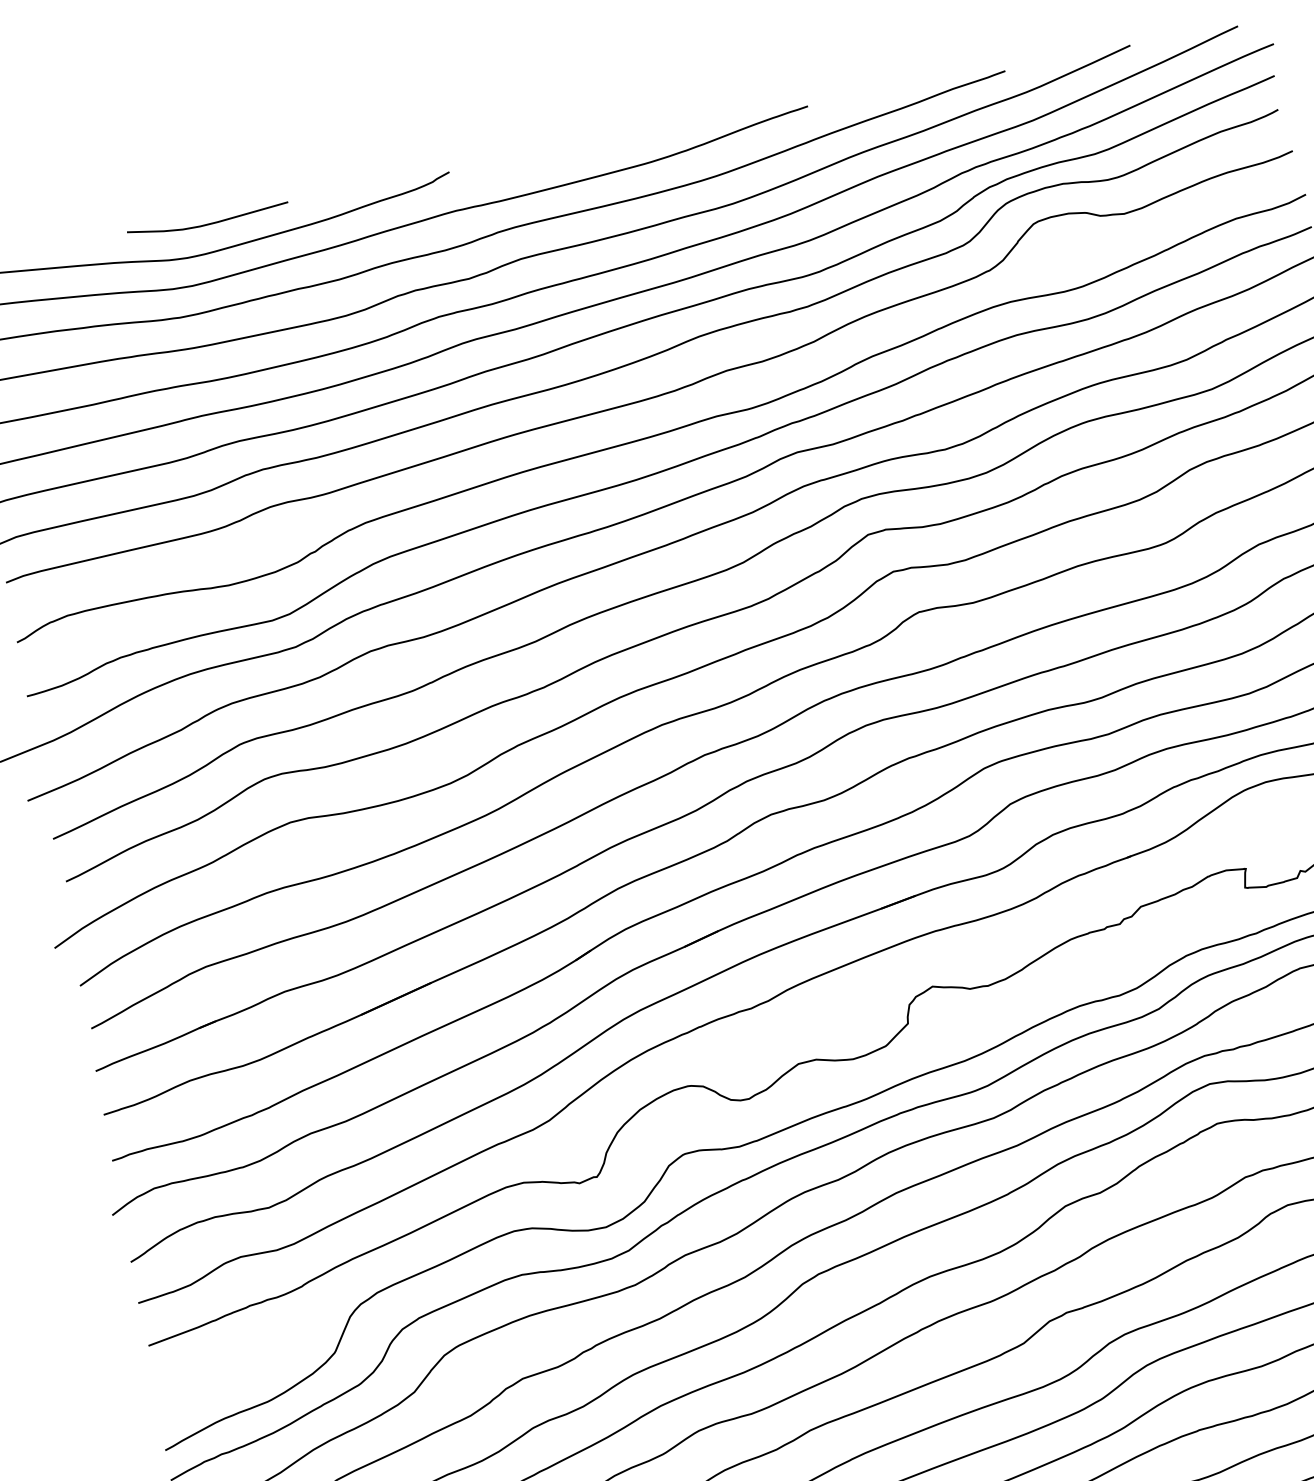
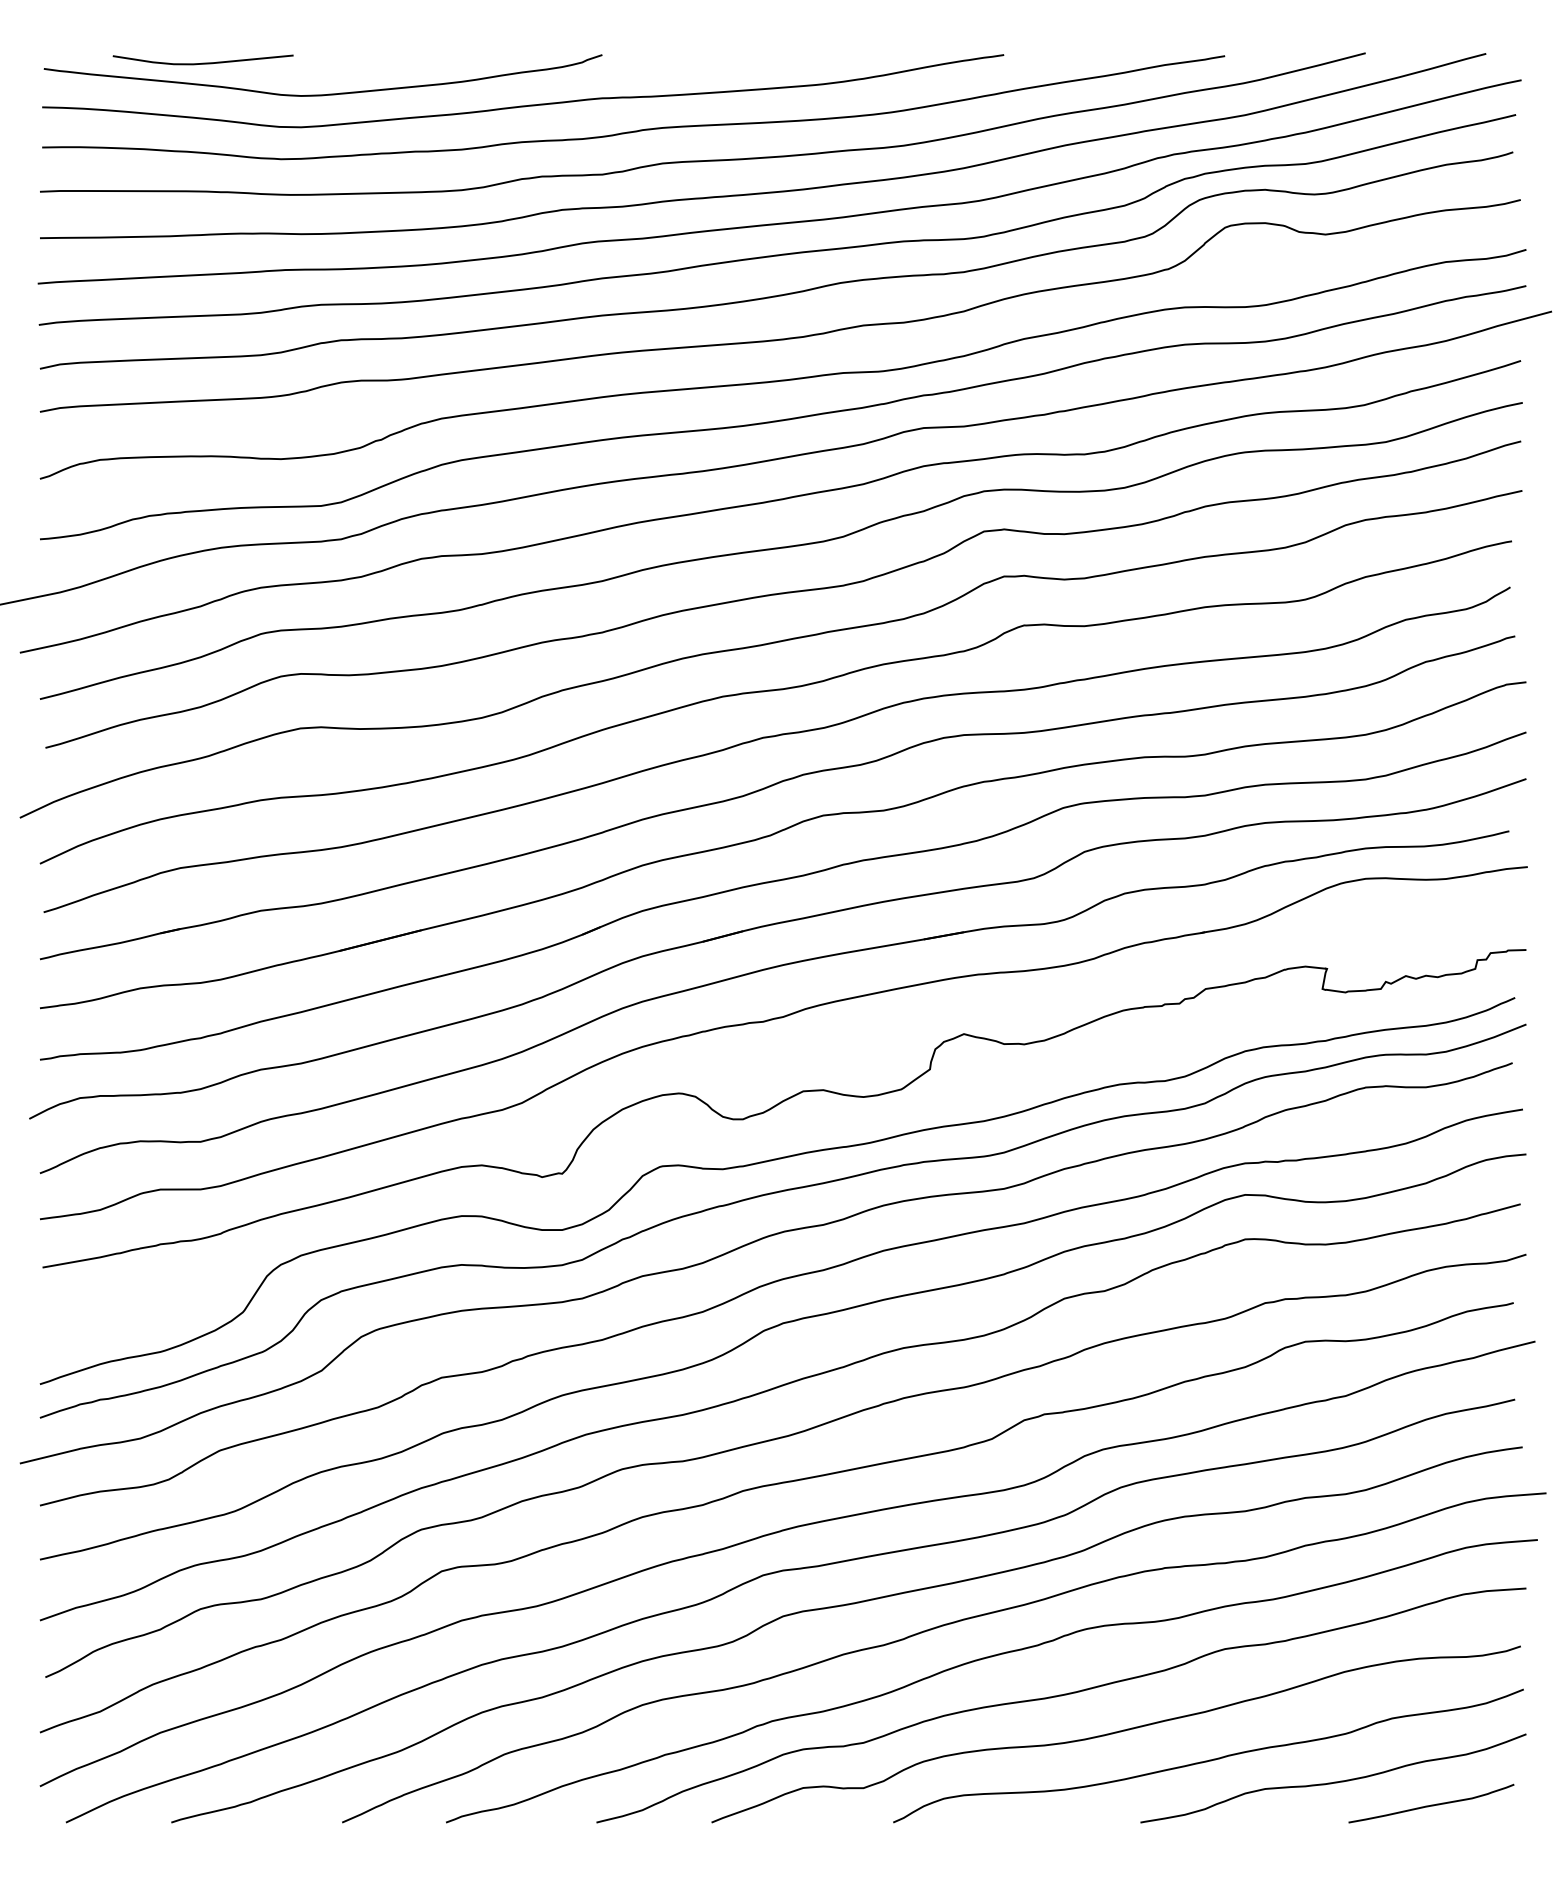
curve: (208, 223) -> (202, 62), moved

